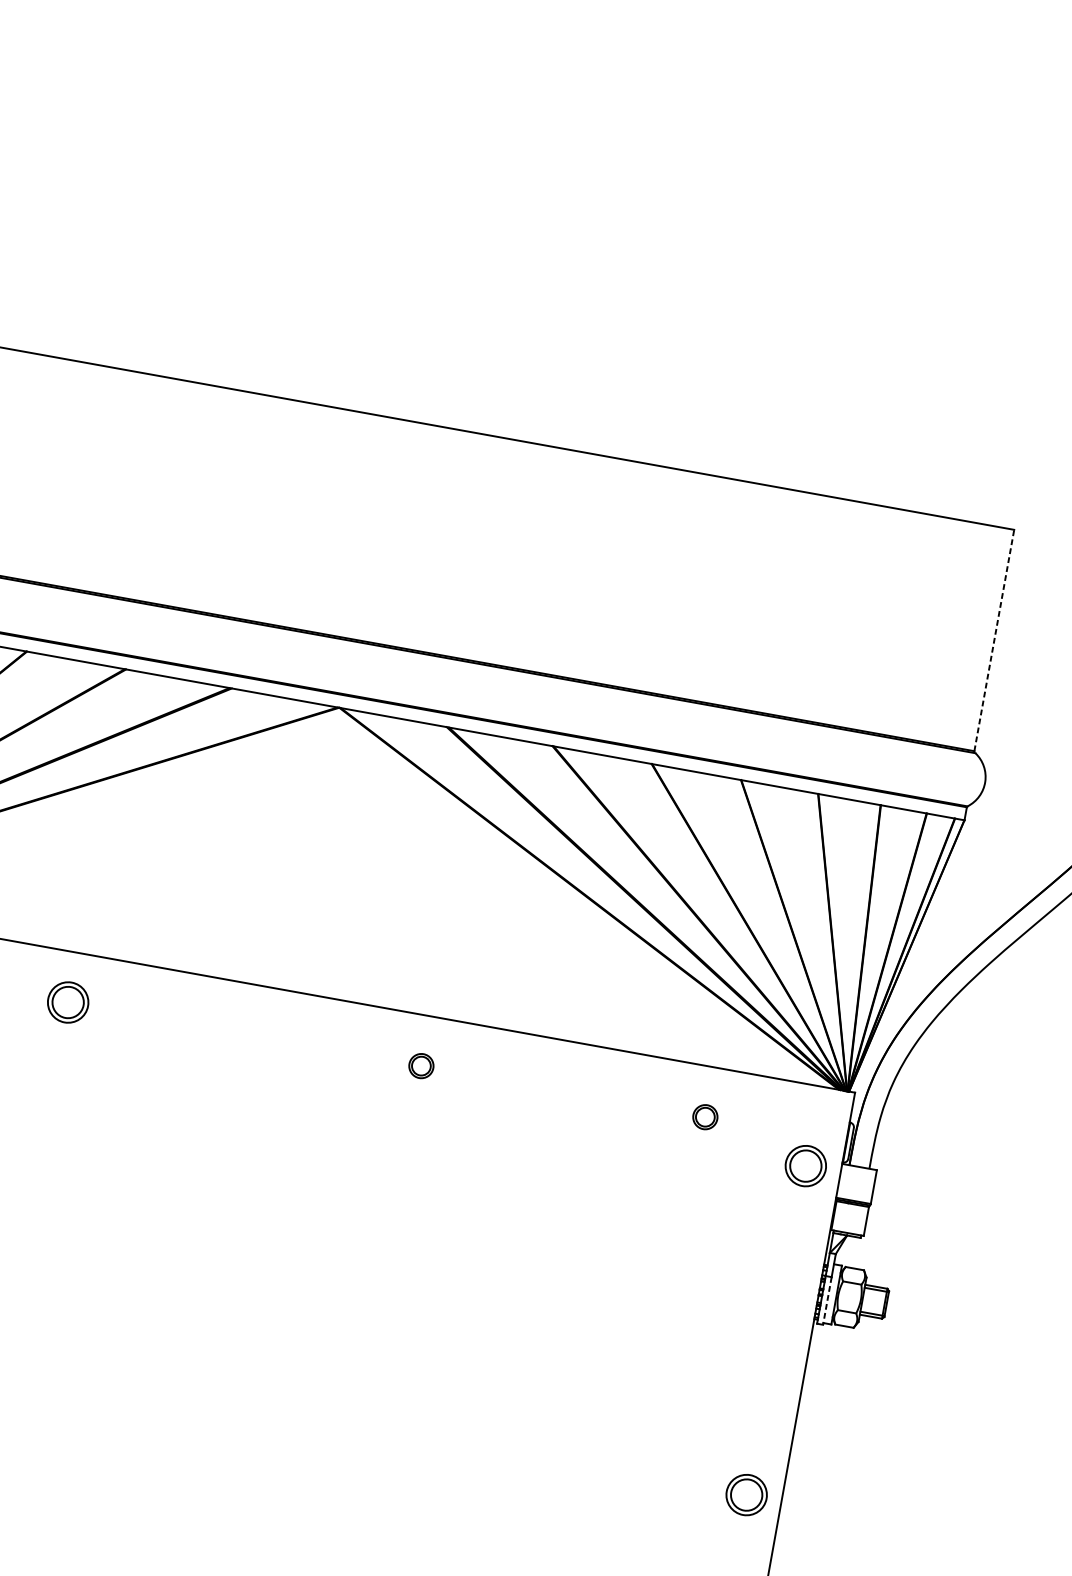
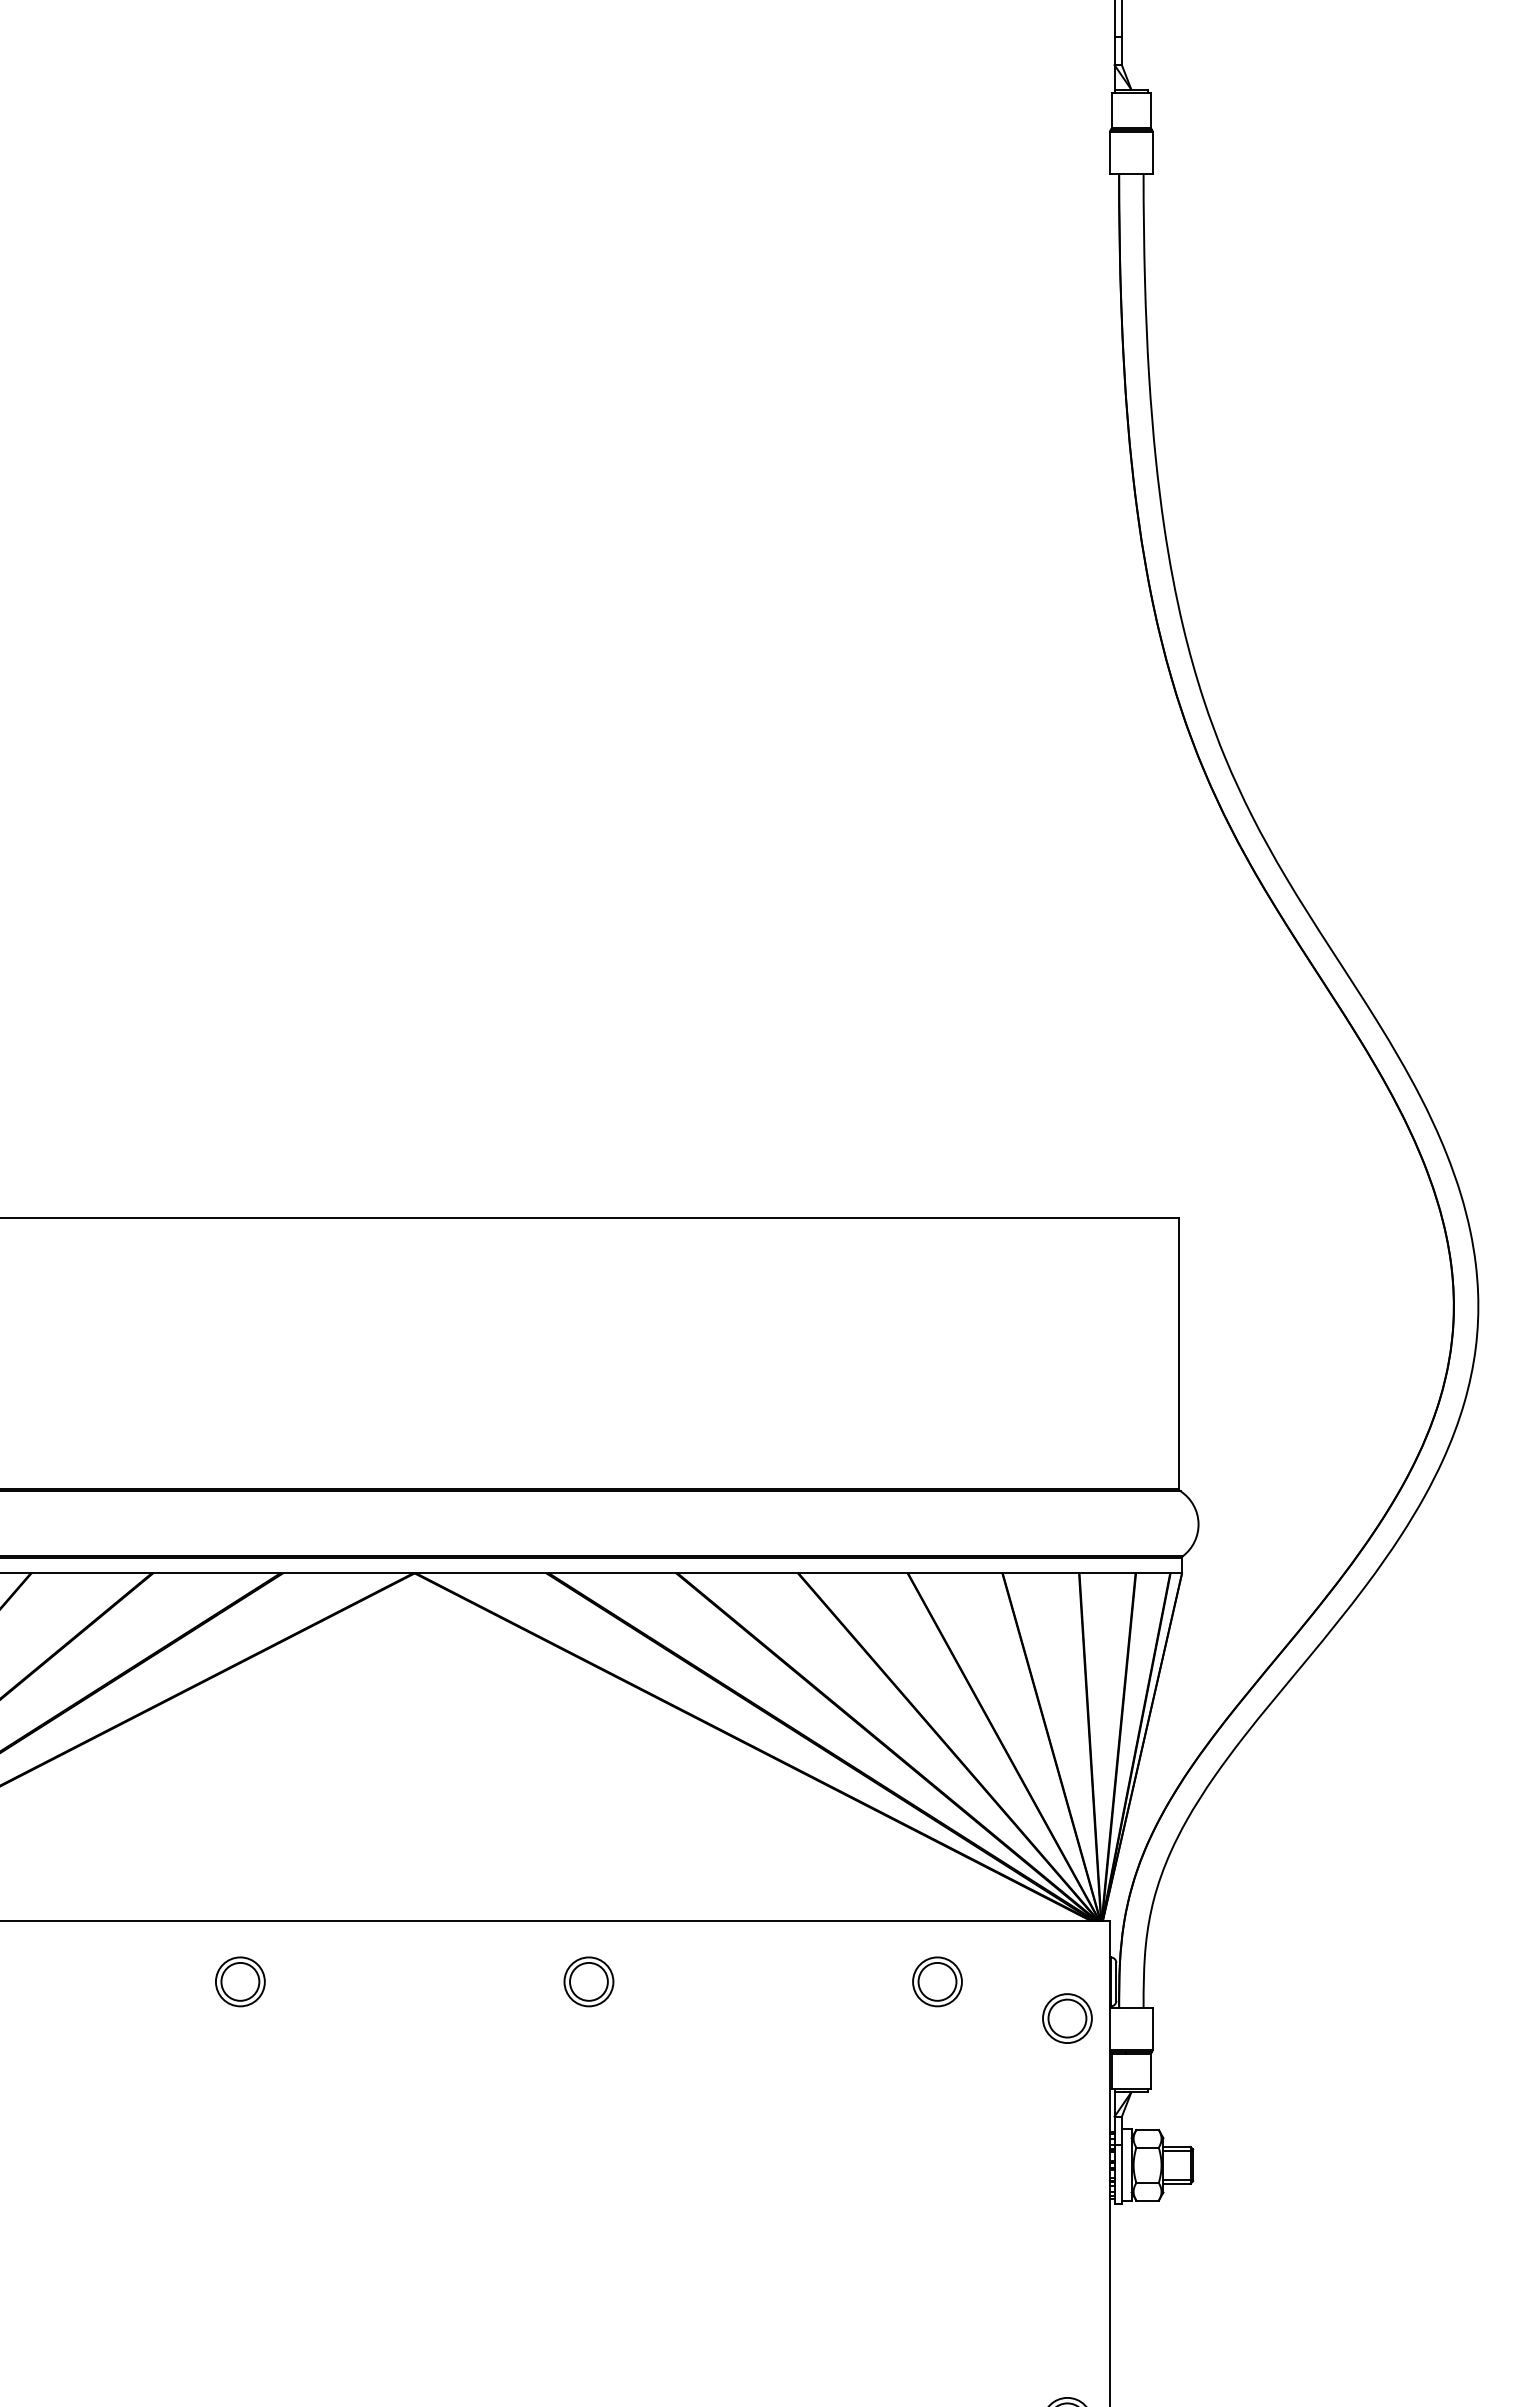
line: (994, 640) -> (1179, 1353), dashed -> solid
part: (68, 1002) -> (240, 1981), moved
part: (421, 1065) -> (588, 1981), size x1.67
part: (705, 1116) -> (937, 1981), size x1.67
line: (827, 1301) -> (1121, 2174), dashed -> solid

